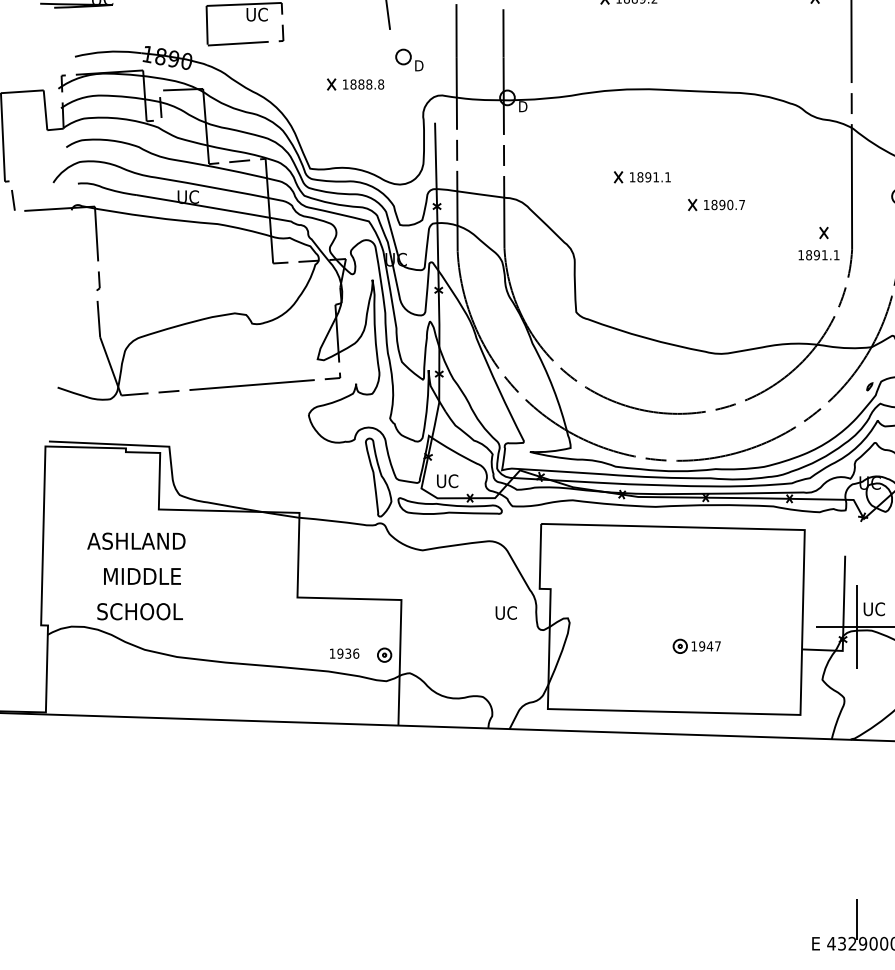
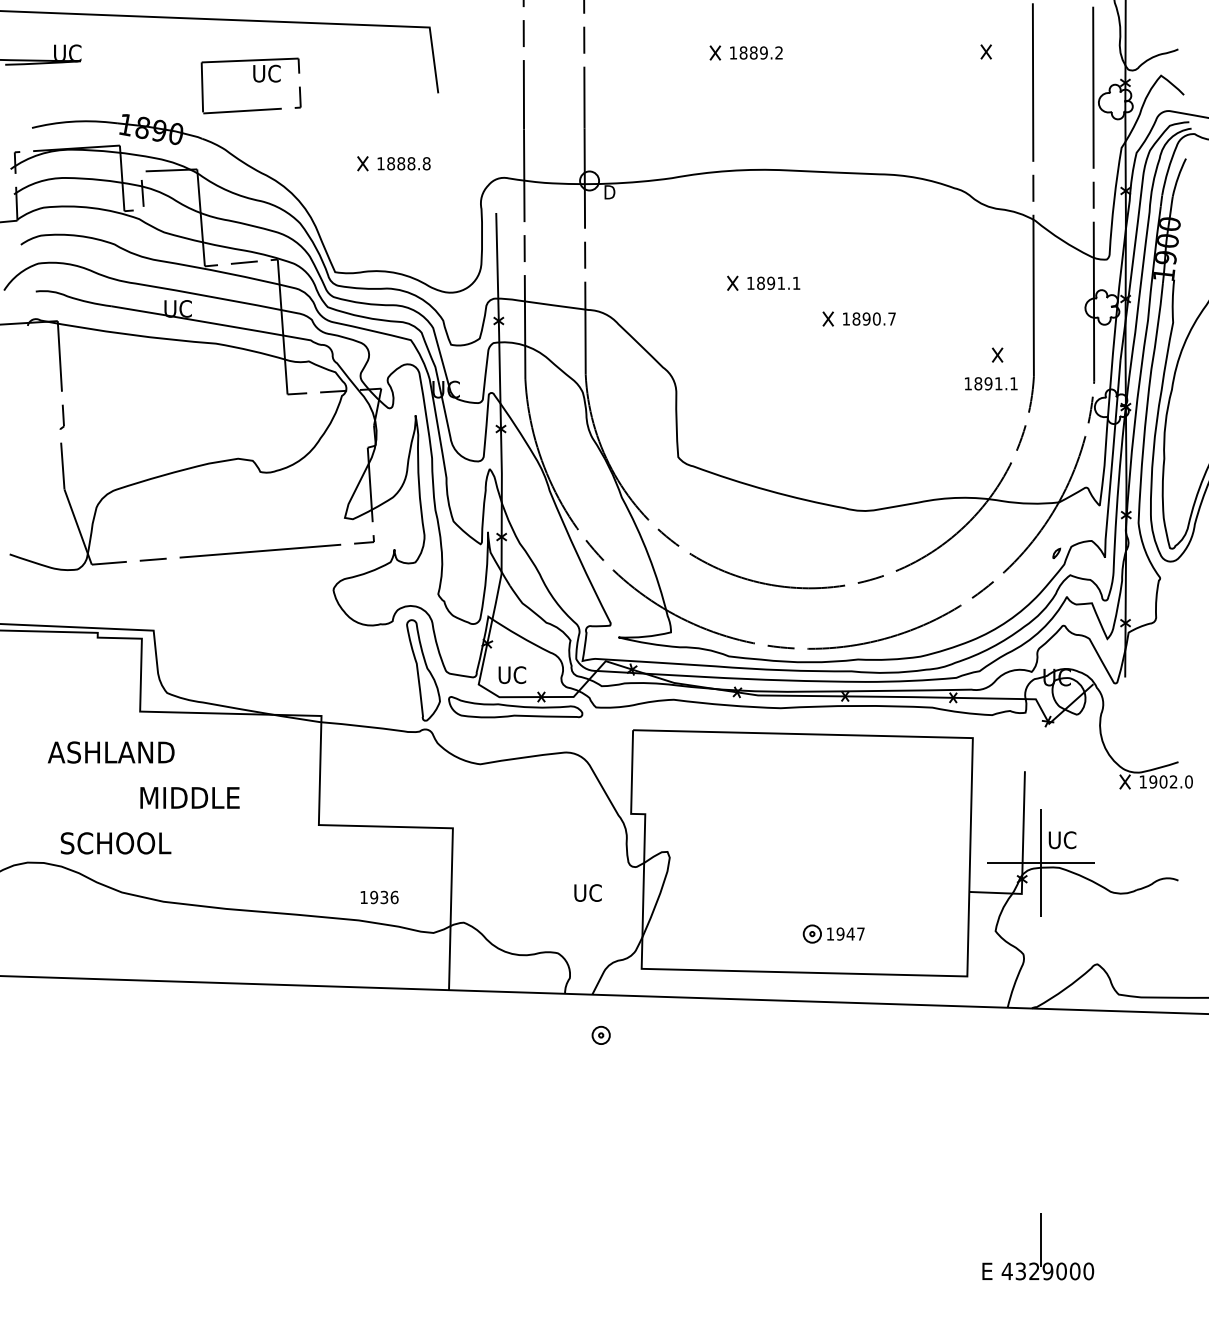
part: (409, 59) -> (463, 131), removed
text: (142, 576) -> (189, 797), moved
text: (505, 612) -> (587, 892), moved
part: (696, 645) -> (833, 933), moved
part: (384, 654) -> (600, 1034), moved

